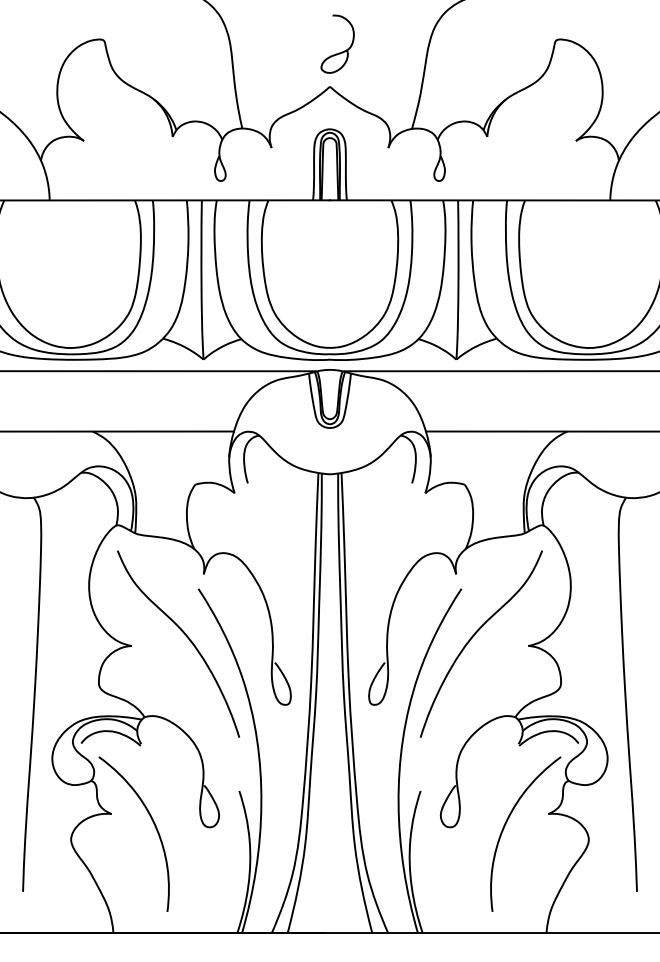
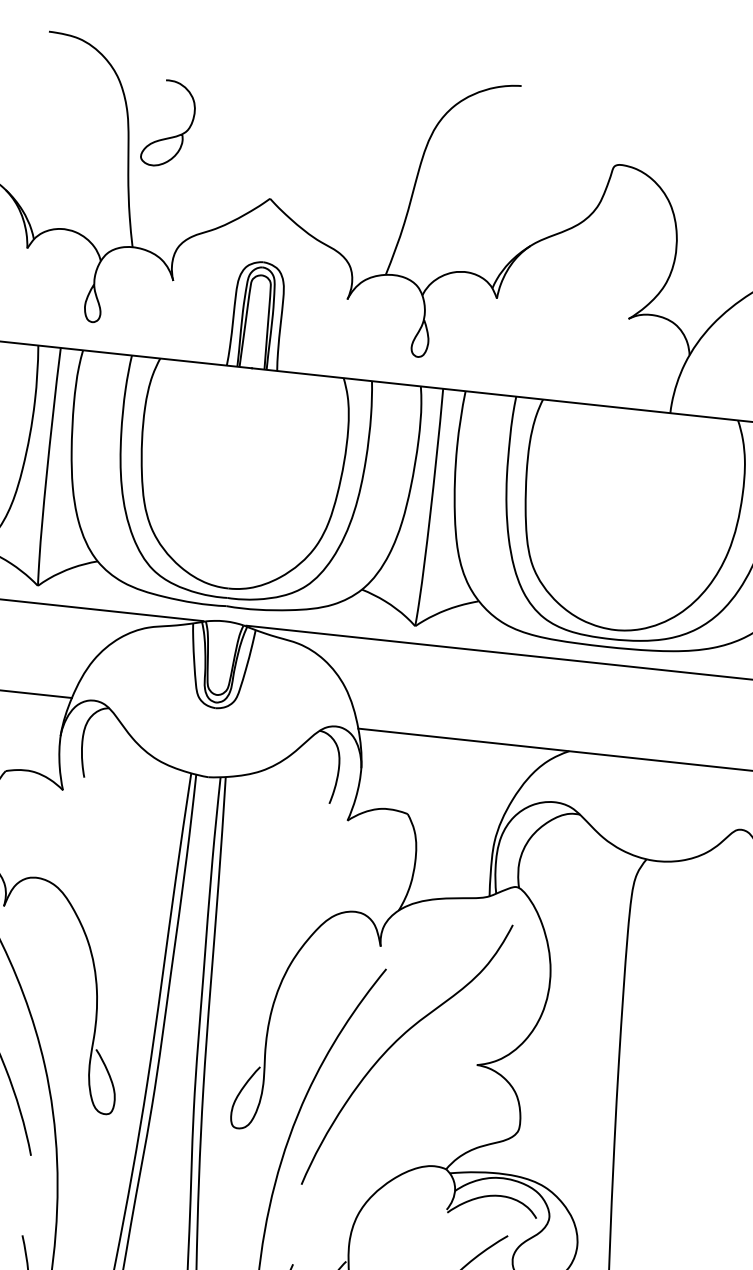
curve: (341, 51) -> (173, 135), moved

